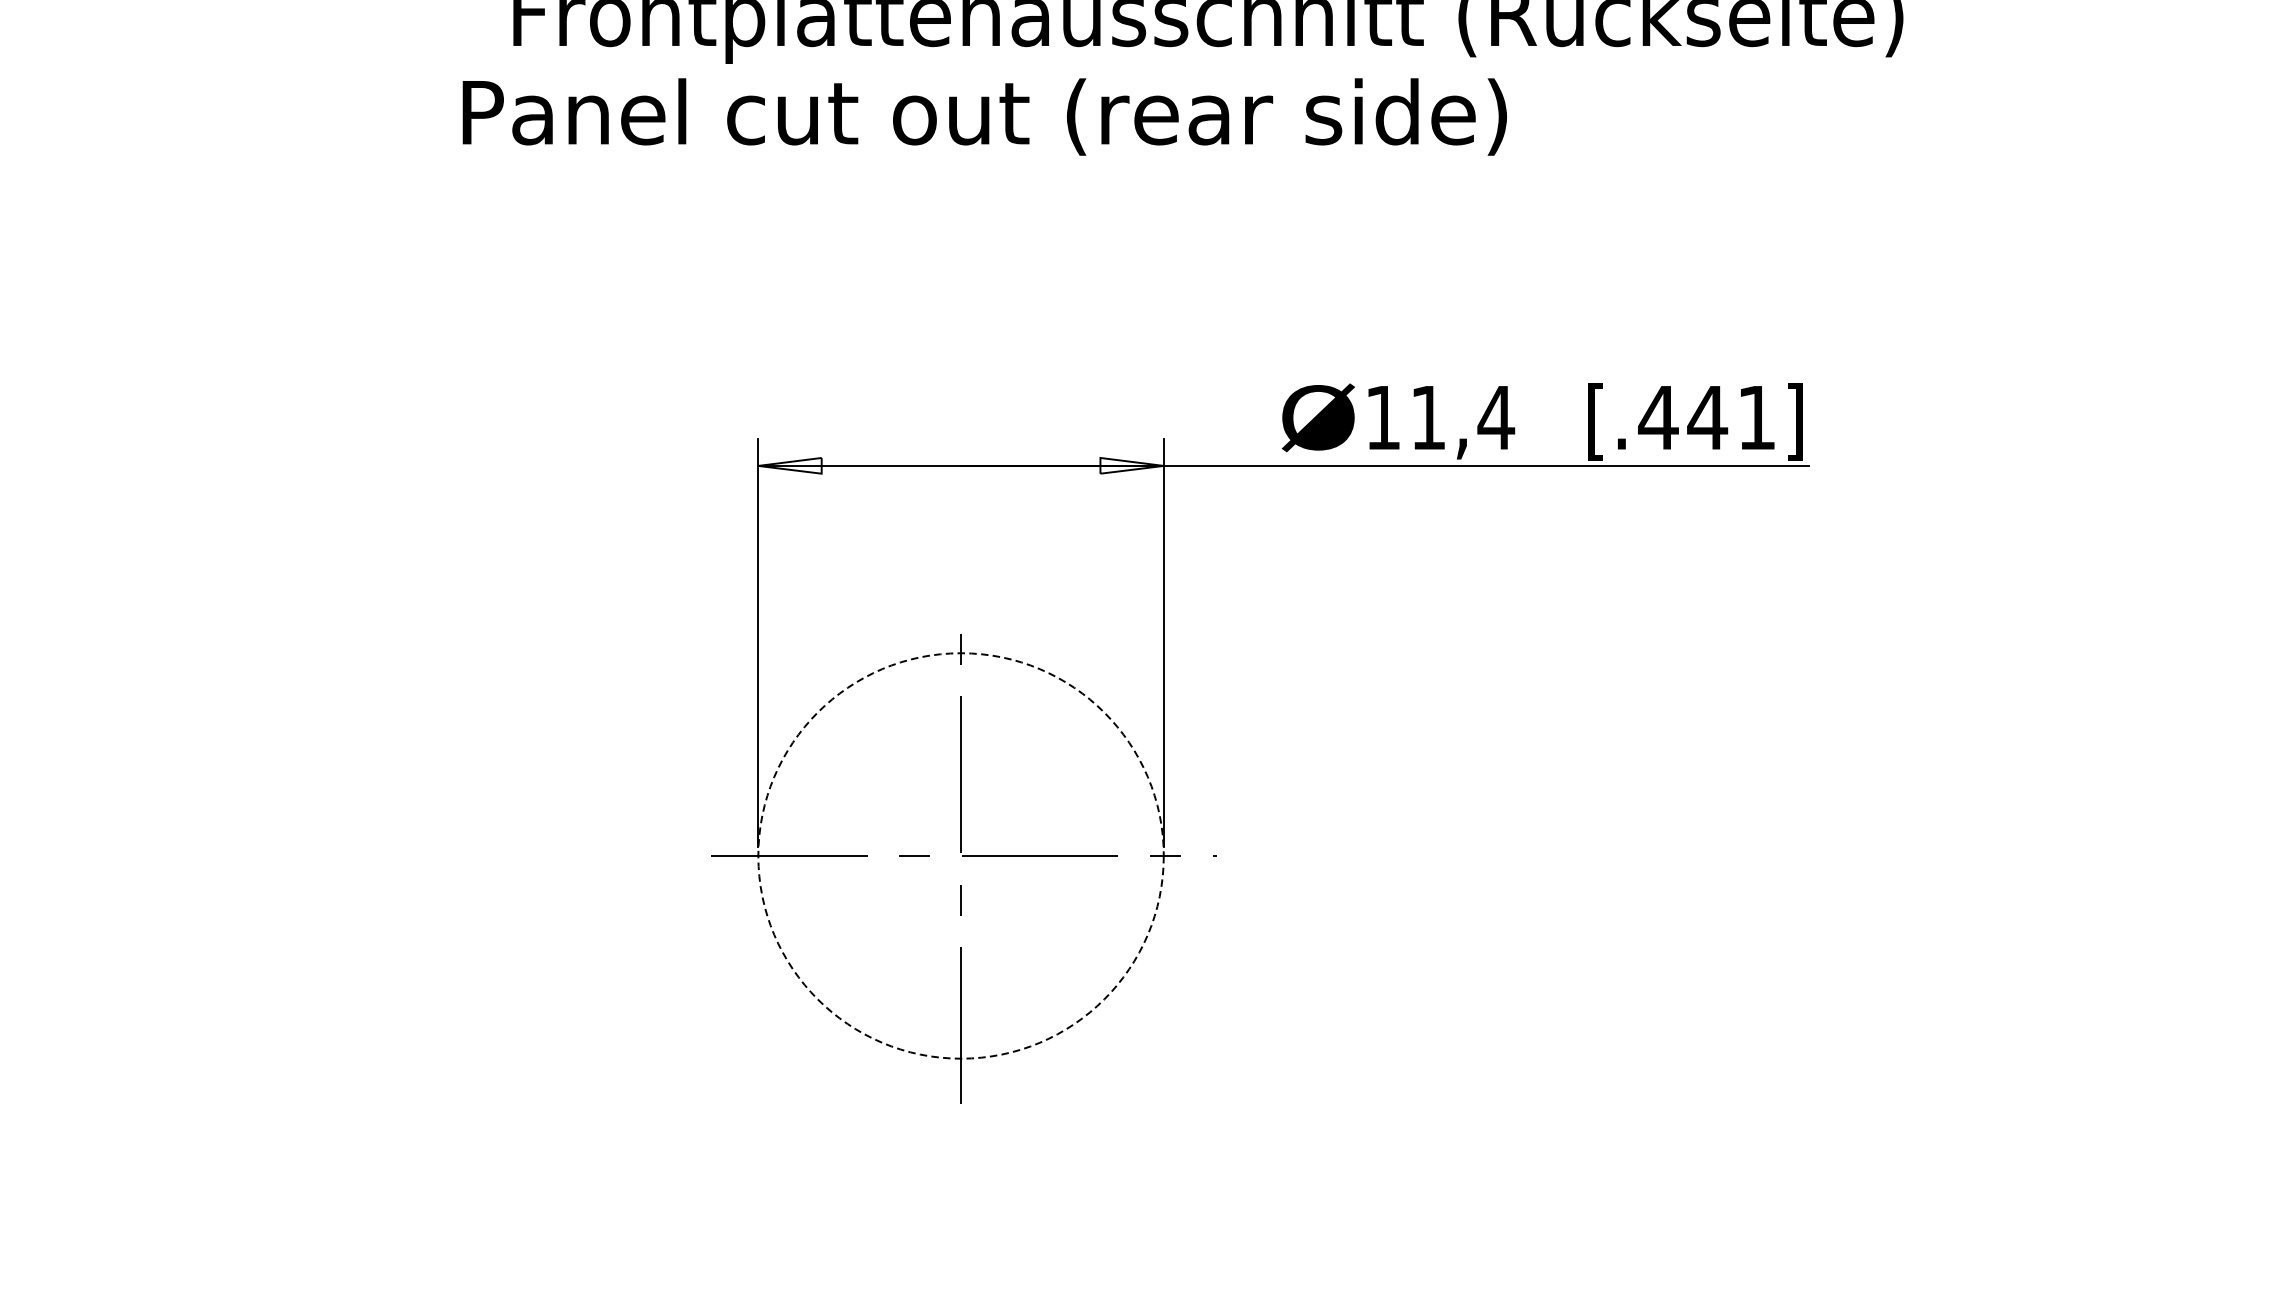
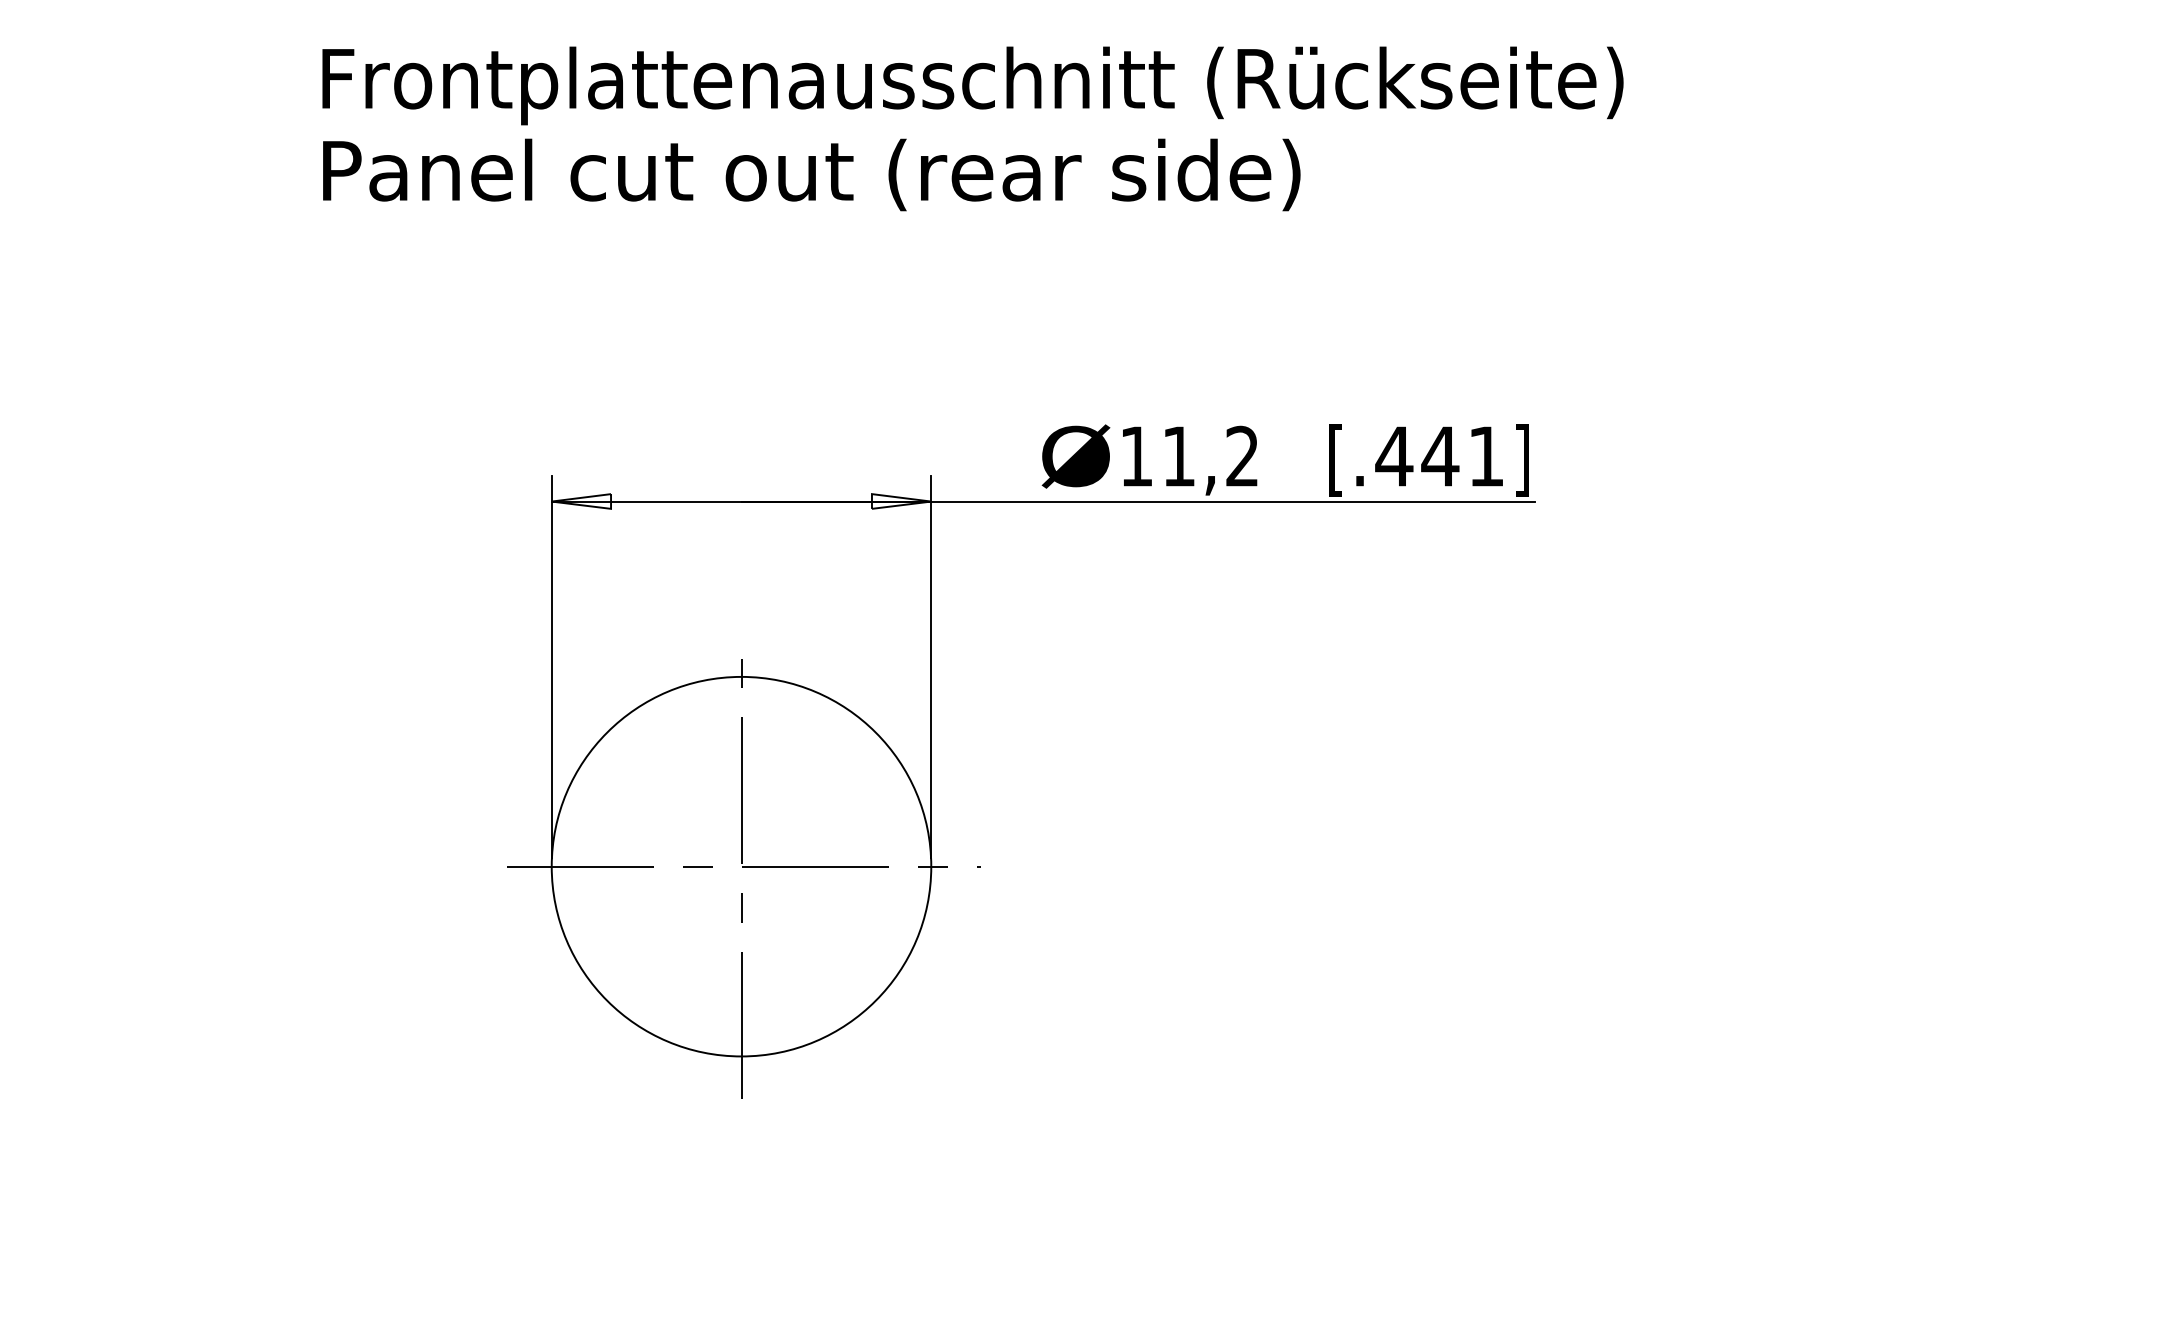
text: (984, 116) -> (811, 174), moved
text: (1496, 416) -> (1242, 455), 11,4 -> 11,2
circle: (961, 855) -> (741, 866), dashed -> solid

